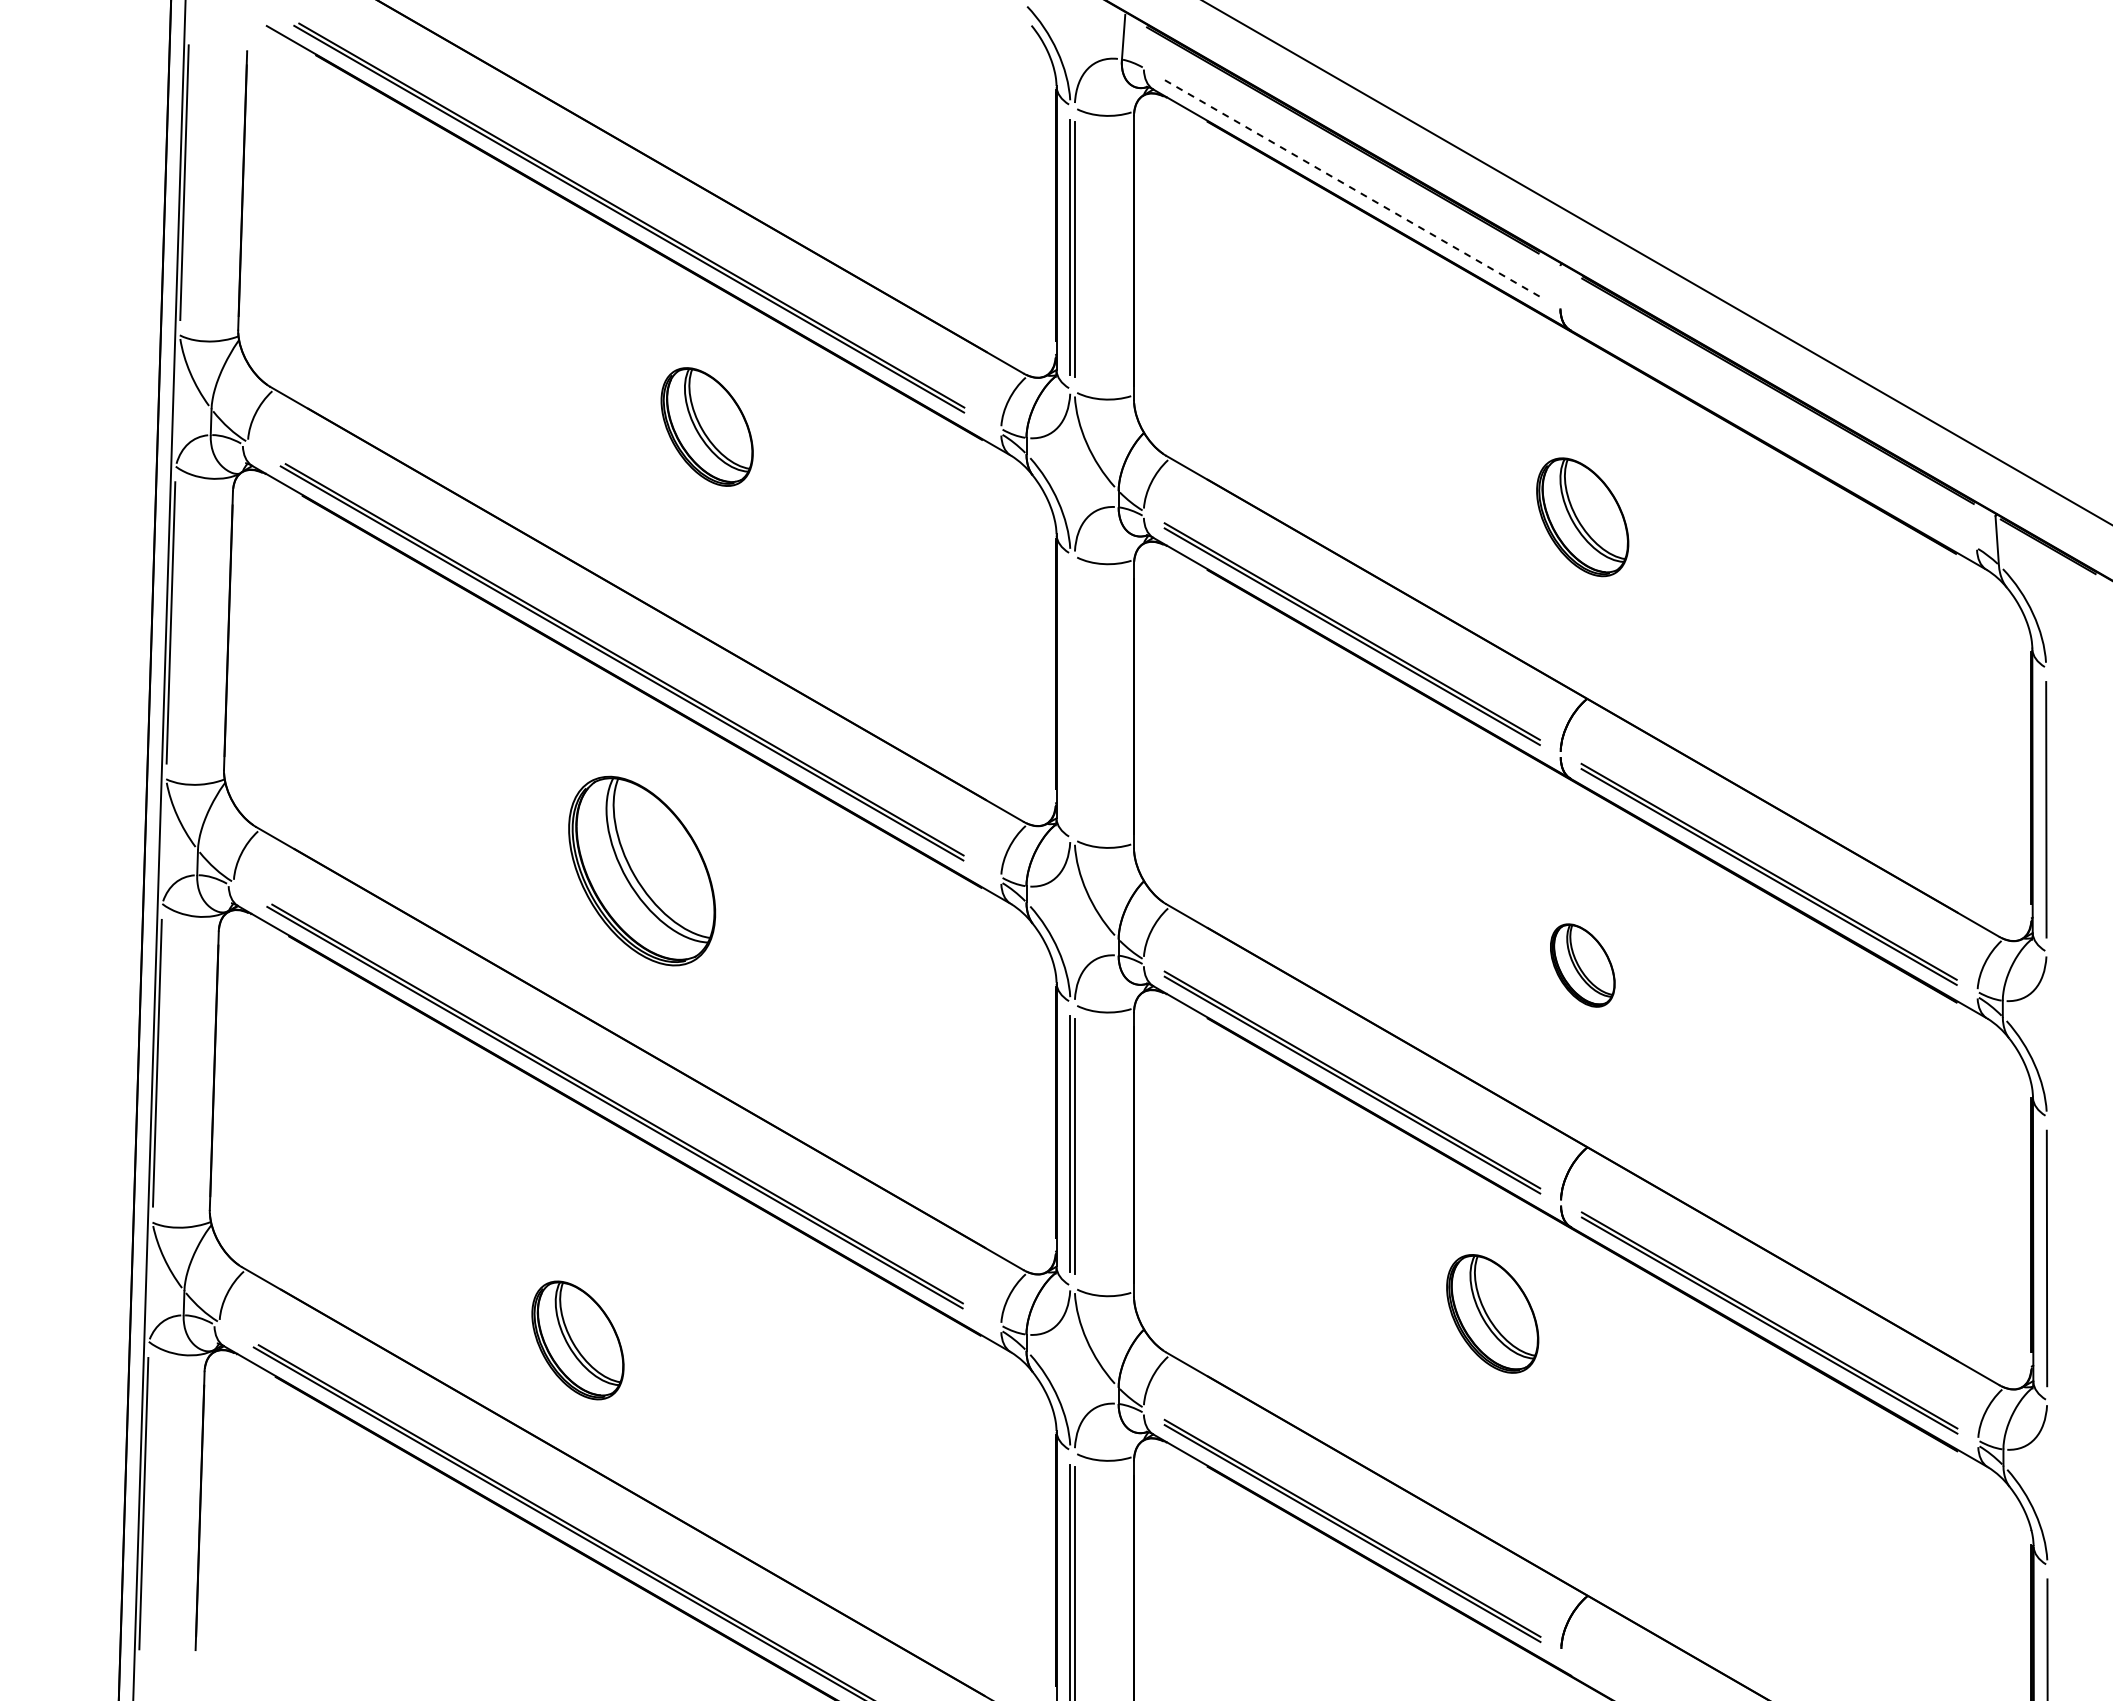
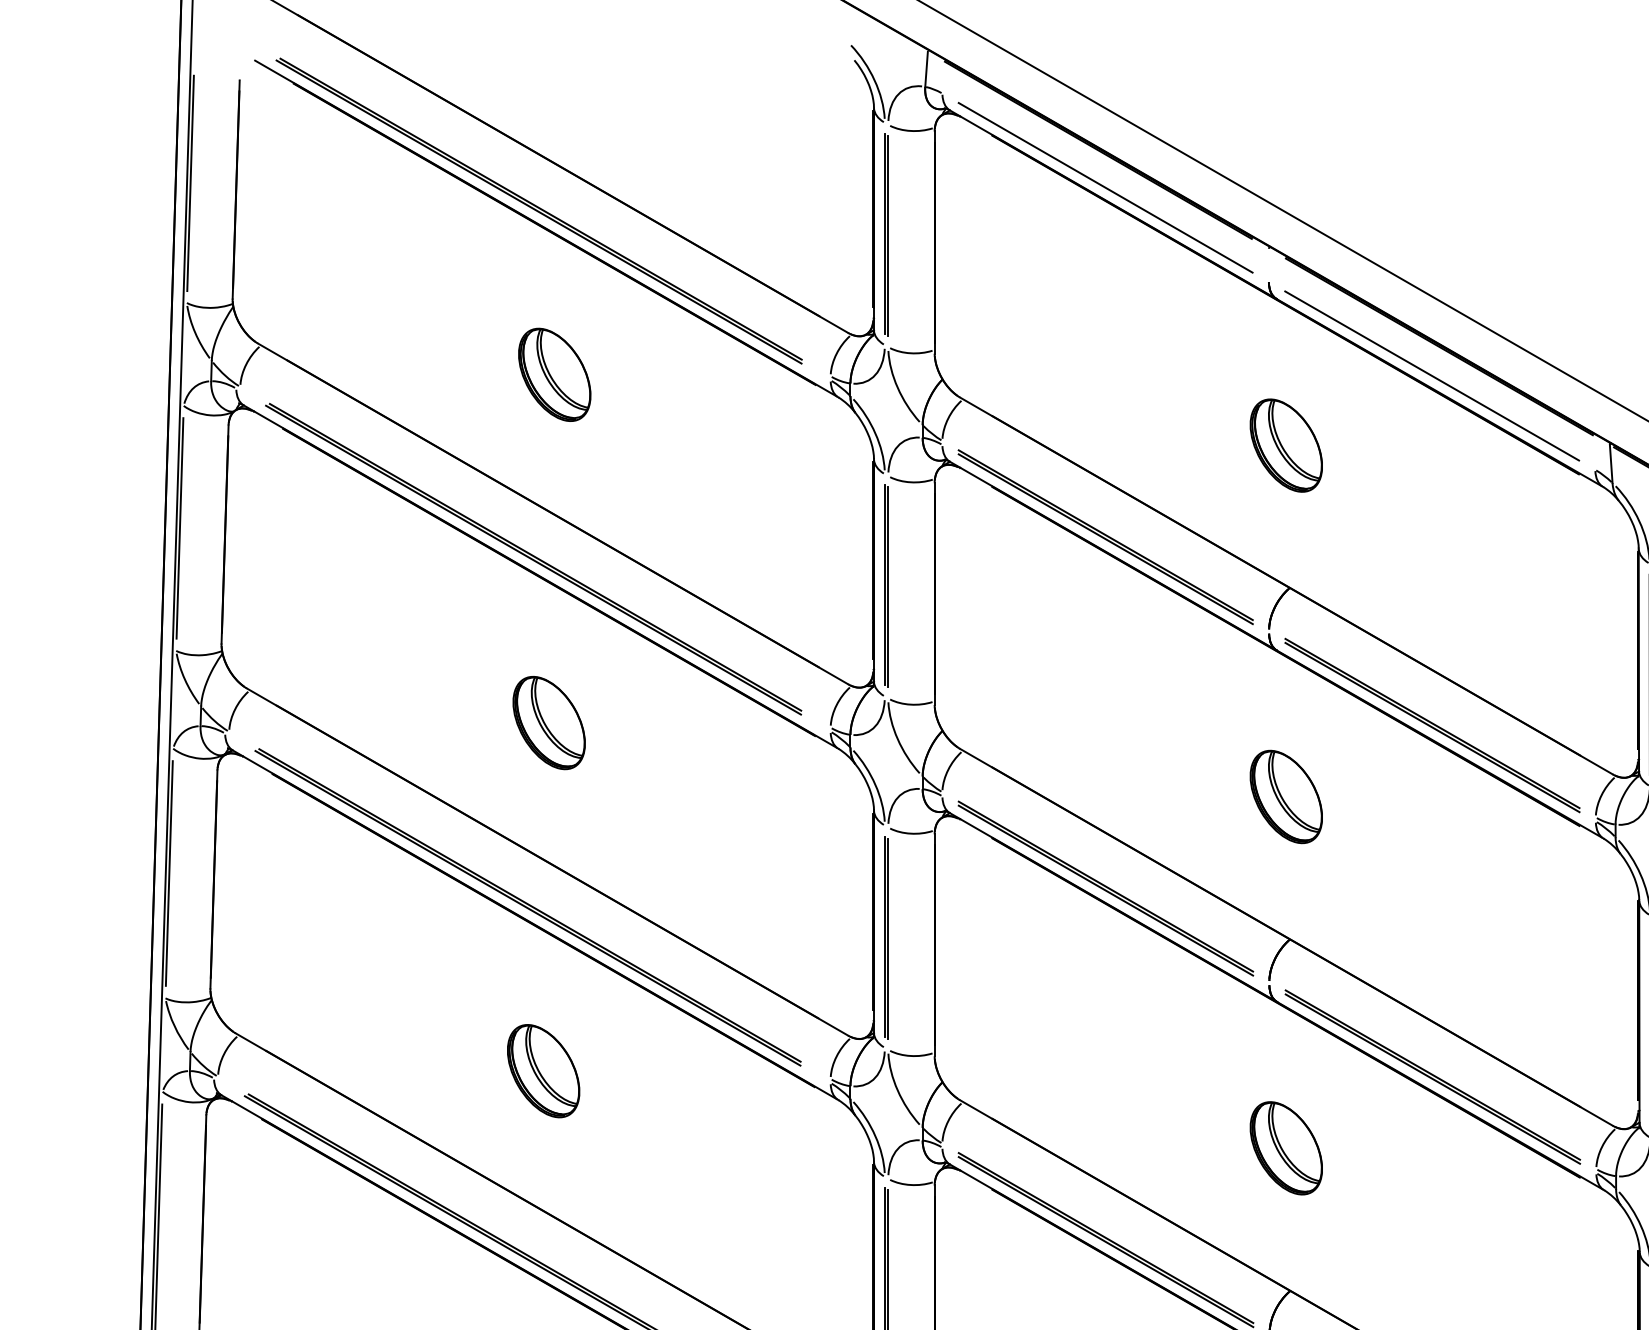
line: (1351, 188) -> (1105, 187), dashed -> solid
part: (706, 426) -> (554, 374), moved
line: (1768, 428) -> (1431, 376), added
part: (1072, 696) -> (886, 586), added
part: (641, 871) -> (548, 723), size x0.62
part: (1582, 965) -> (1286, 796), size x1.43
part: (1492, 1313) -> (1286, 1148), moved
part: (577, 1340) -> (543, 1071), moved

